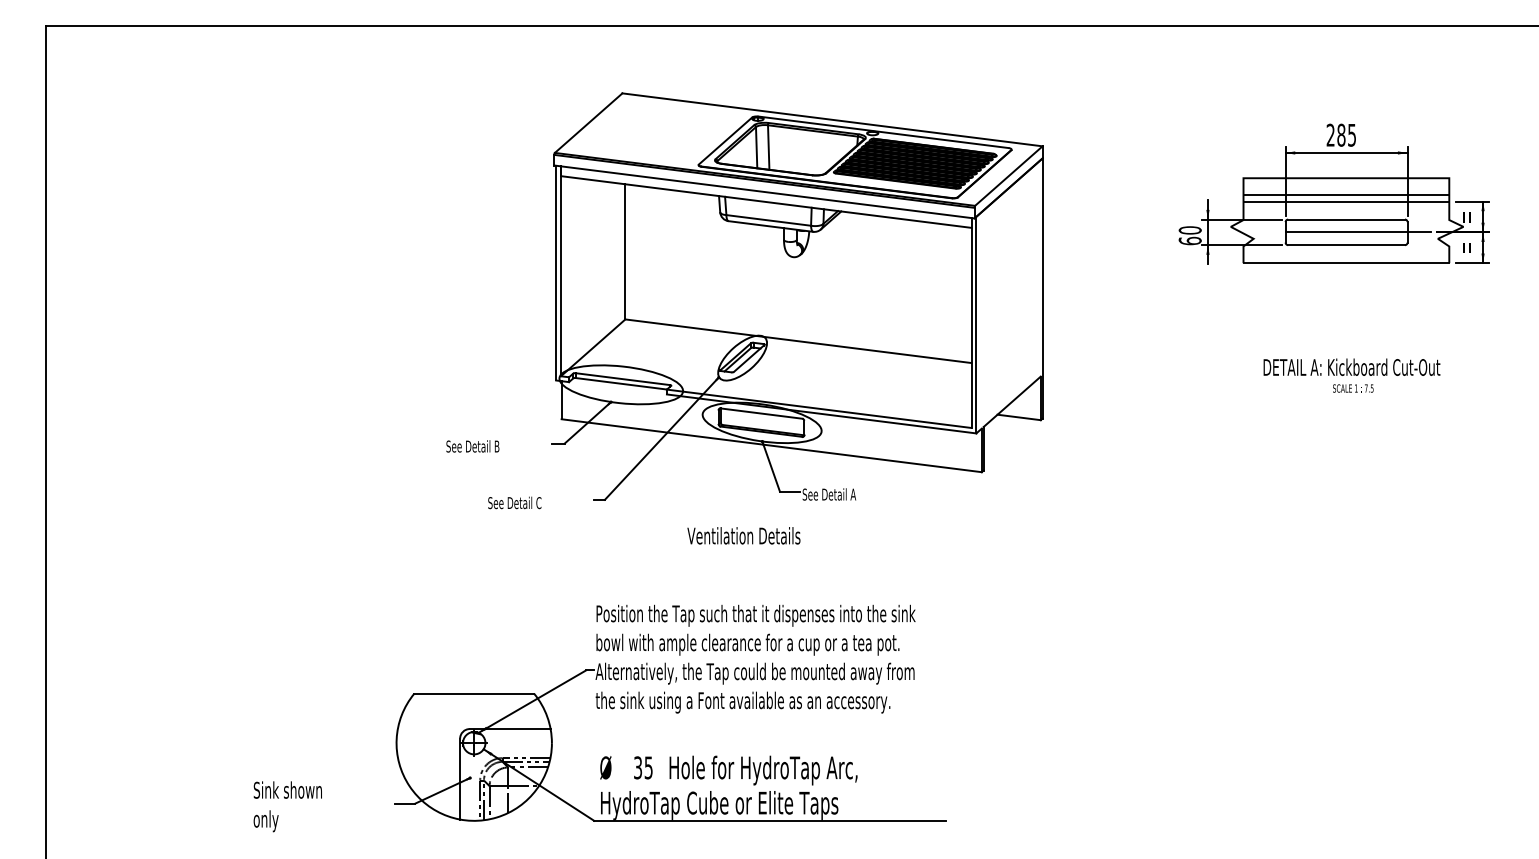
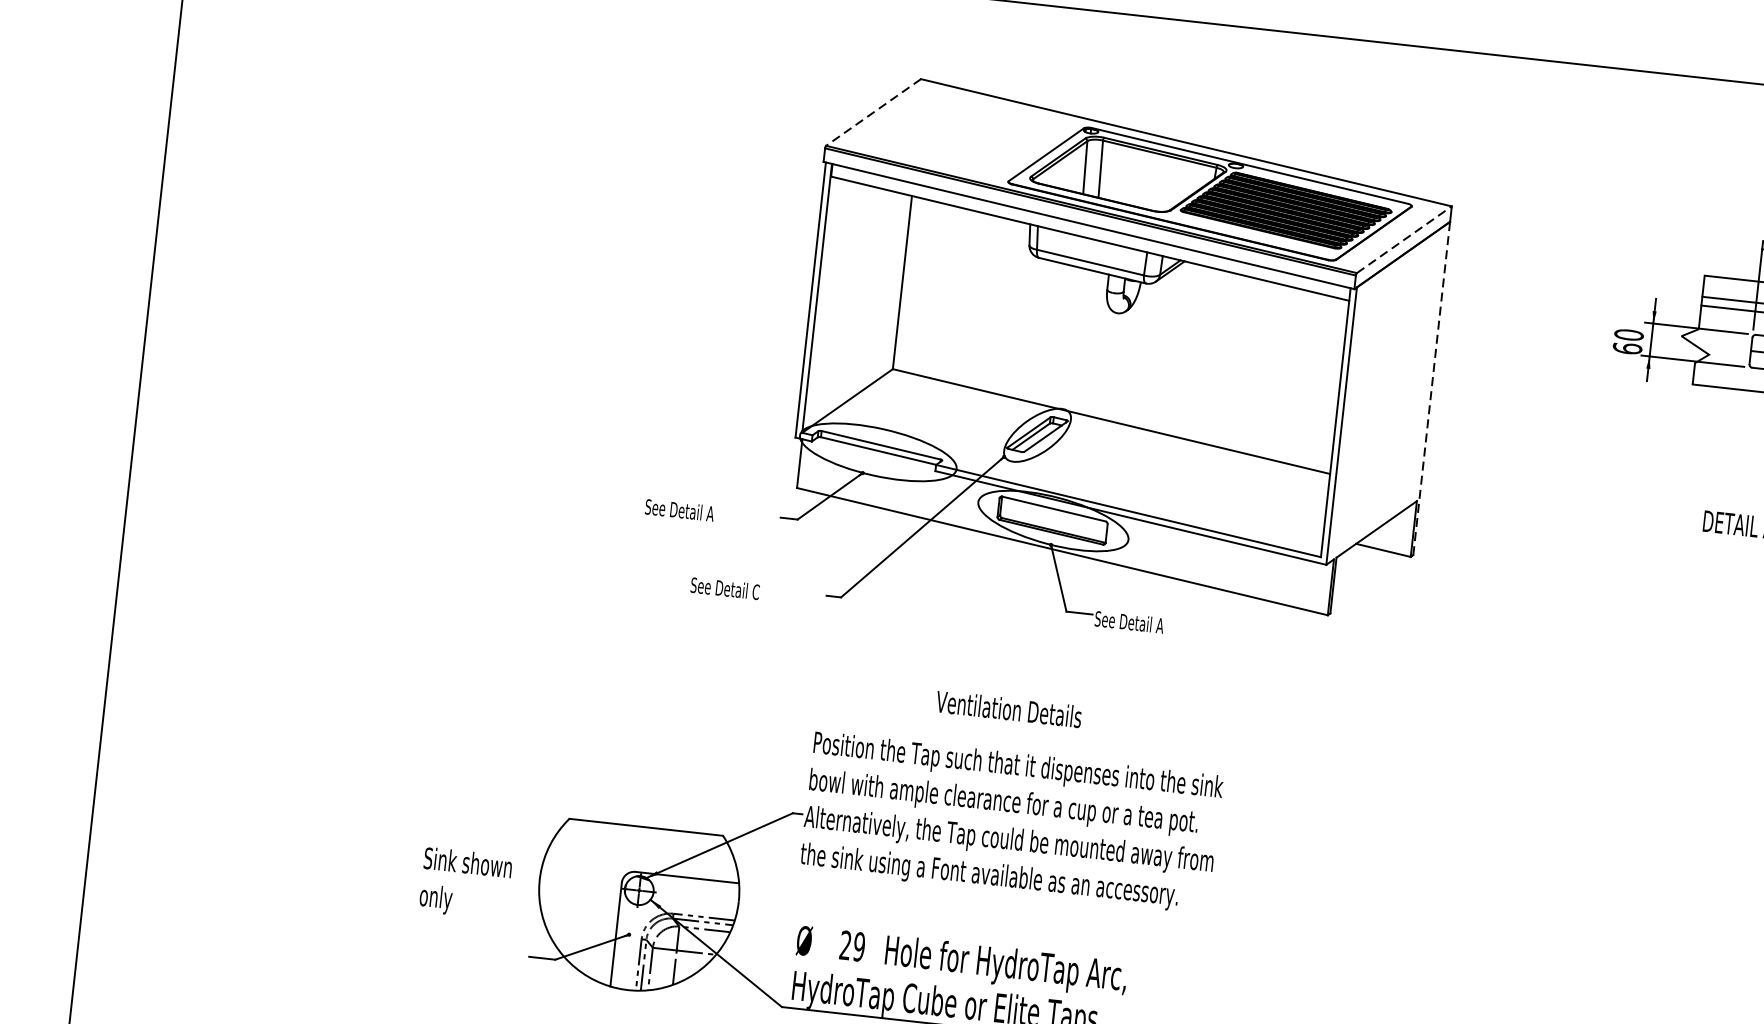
line: (588, 123) -> (873, 112), solid -> dashed
line: (1008, 176) -> (1403, 240), solid -> dashed
line: (1042, 288) -> (1431, 388), solid -> dashed
text: (496, 446) -> (709, 513), See Detail B -> See Detail A
text: (743, 535) -> (1008, 708), moved
text: (643, 767) -> (852, 945), 35 -> 29
text: (287, 806) -> (465, 883), moved

